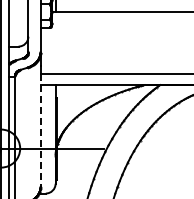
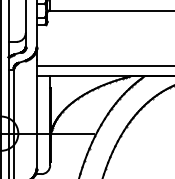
line: (40, 130) -> (36, 117), dashed -> solid

